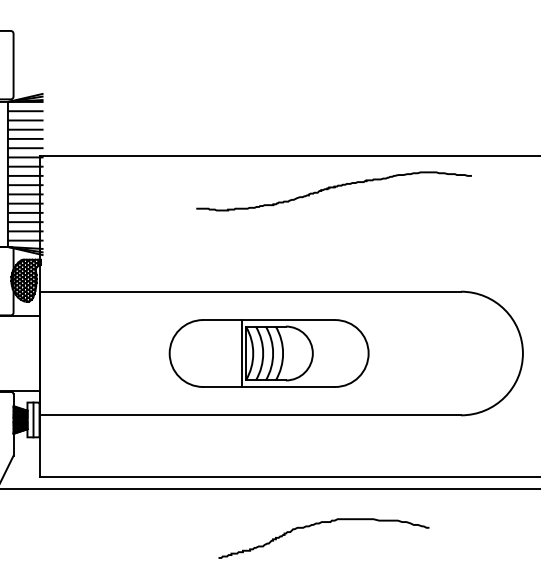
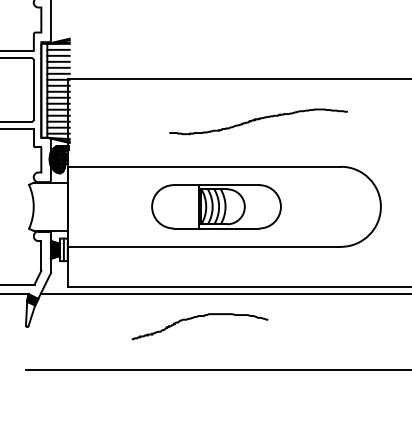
curve: (333, 189) -> (258, 120), moved
curve: (321, 524) -> (198, 317), moved

